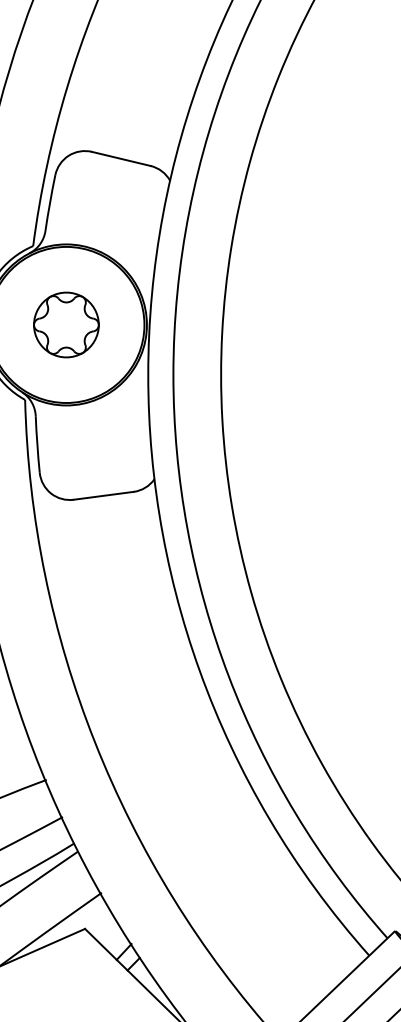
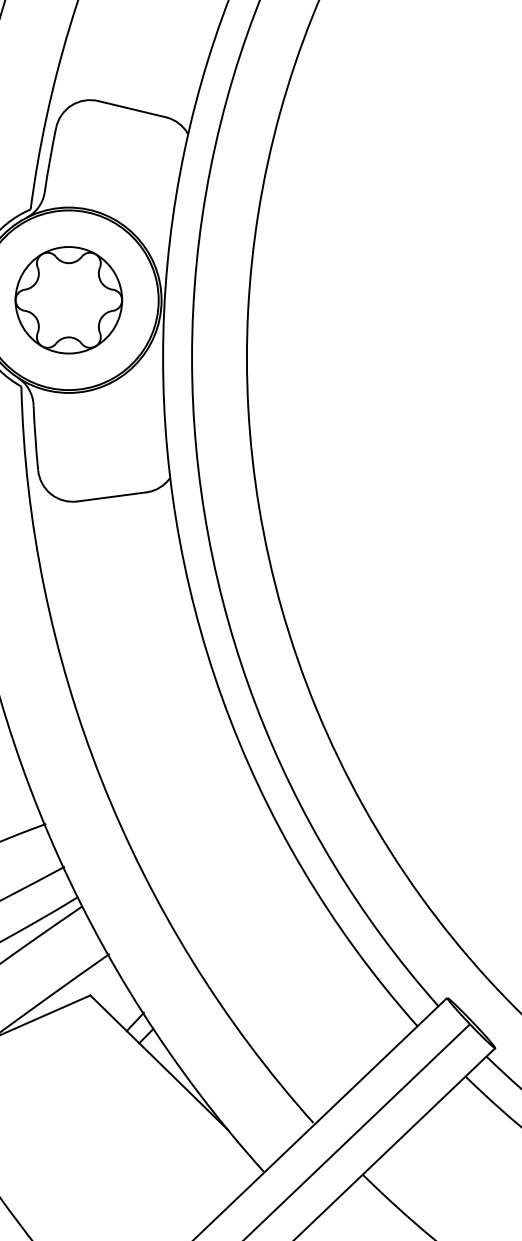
part: (66, 325) -> (68, 300), size x1.43

